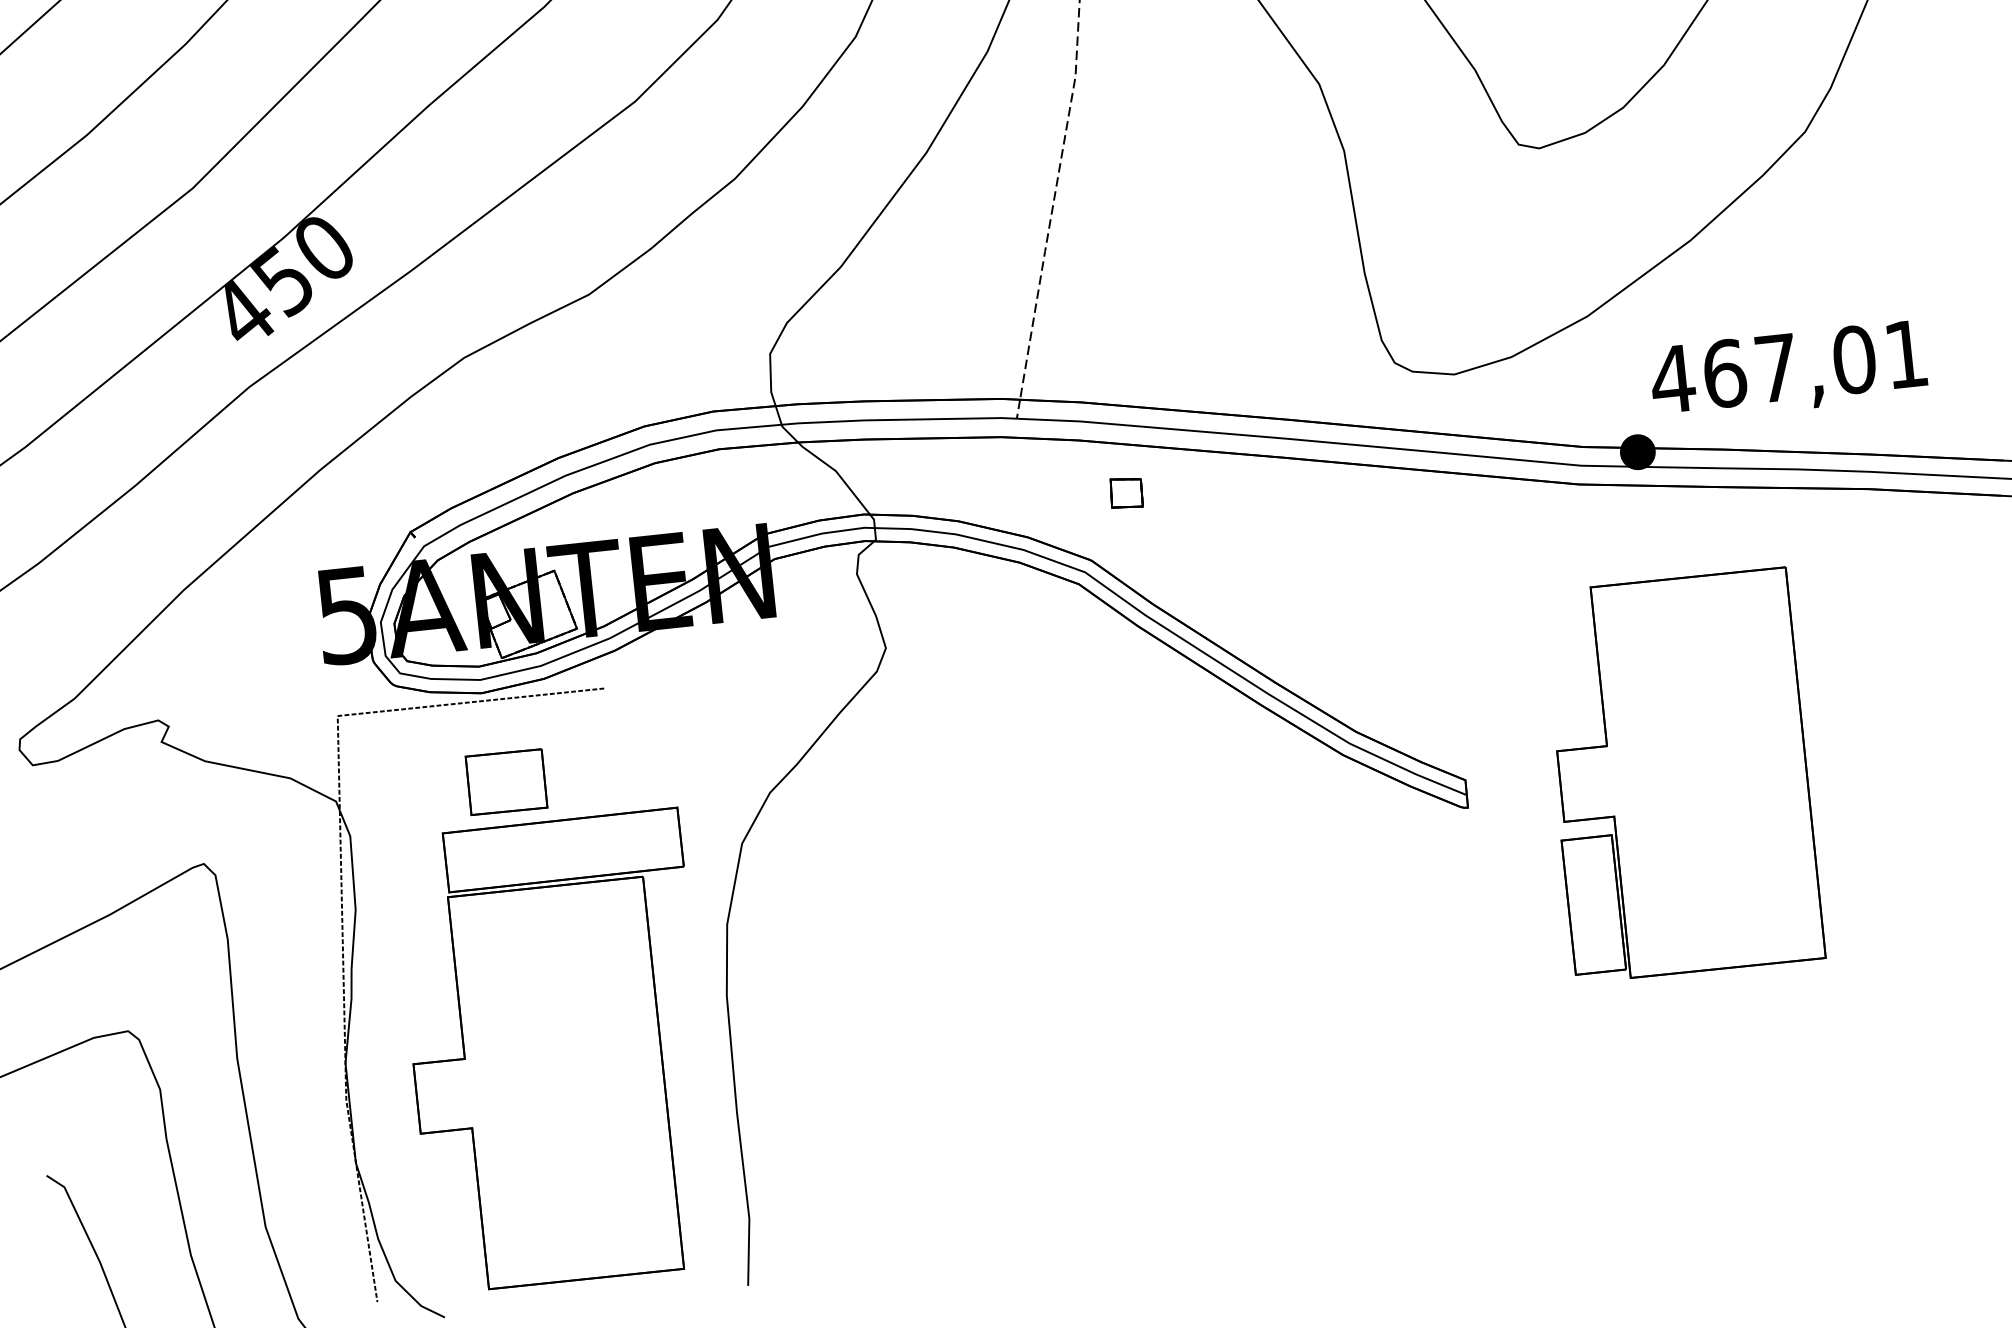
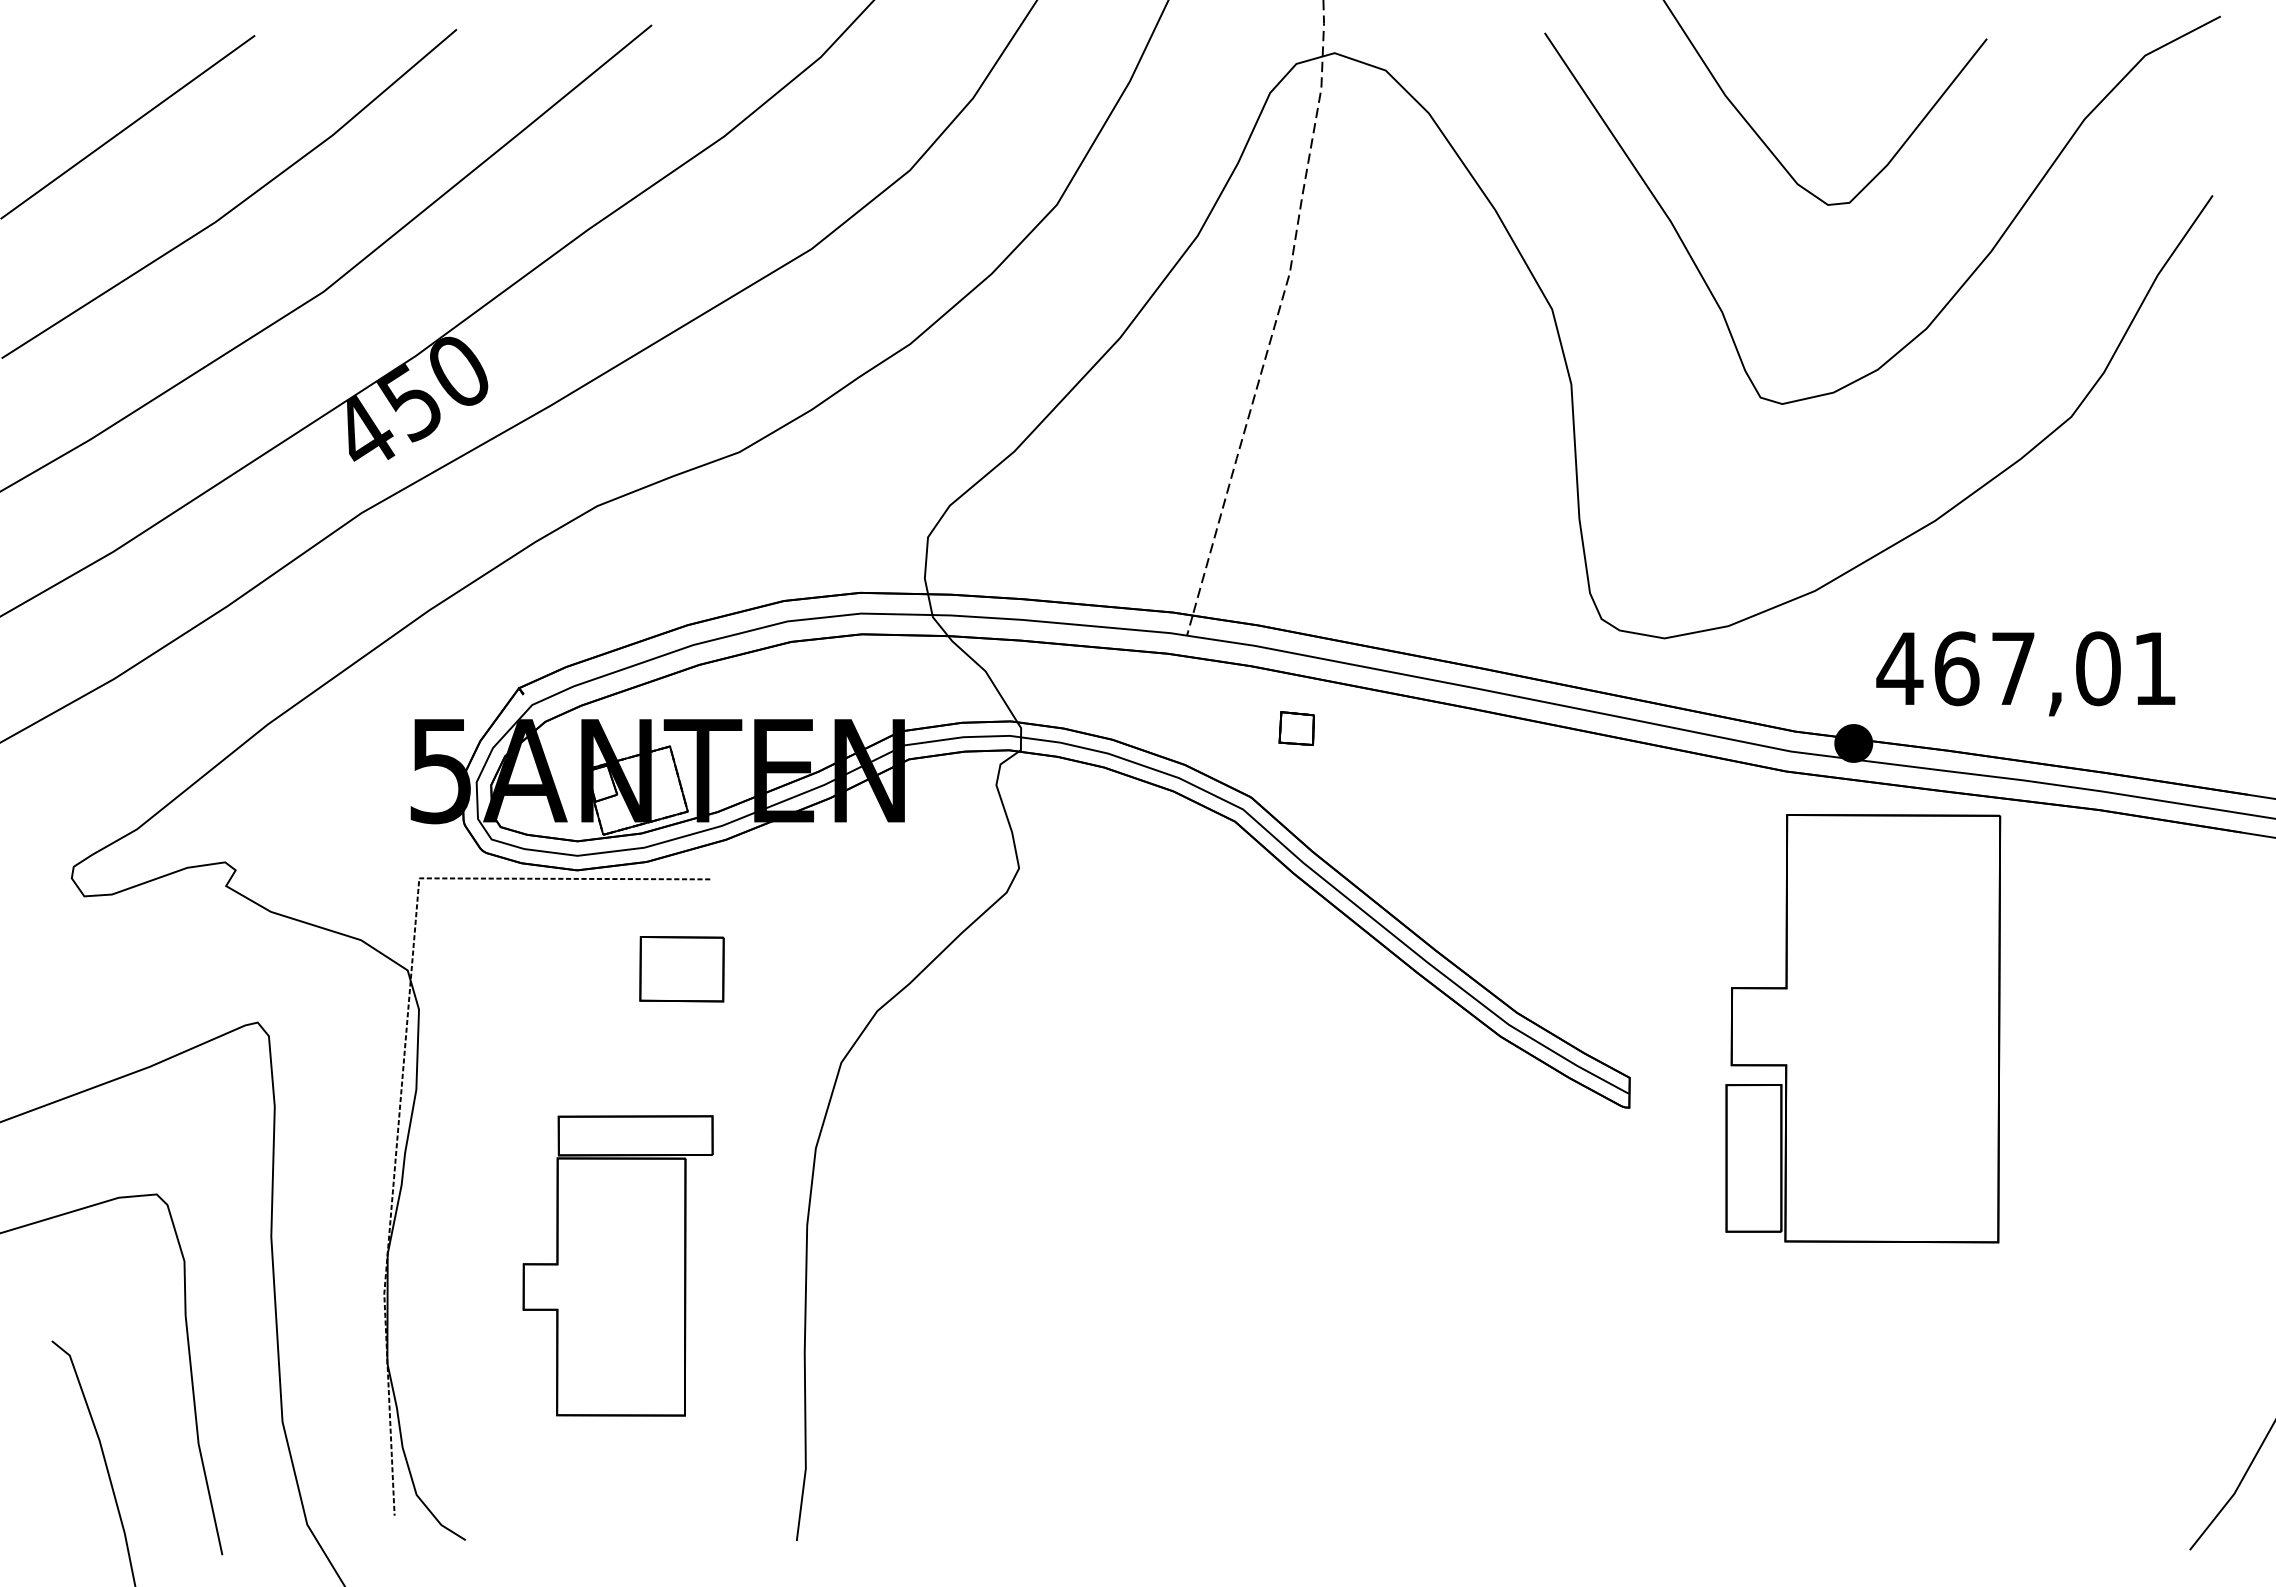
part: (1681, 775) -> (1863, 1028), moved
part: (506, 782) -> (681, 969), moved
part: (557, 1051) -> (617, 1265), size x0.6

